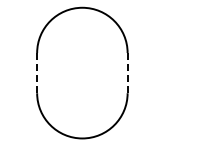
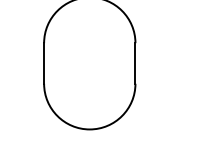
line: (37, 72) -> (44, 62), dashed -> solid
line: (127, 73) -> (135, 63), dashed -> solid

